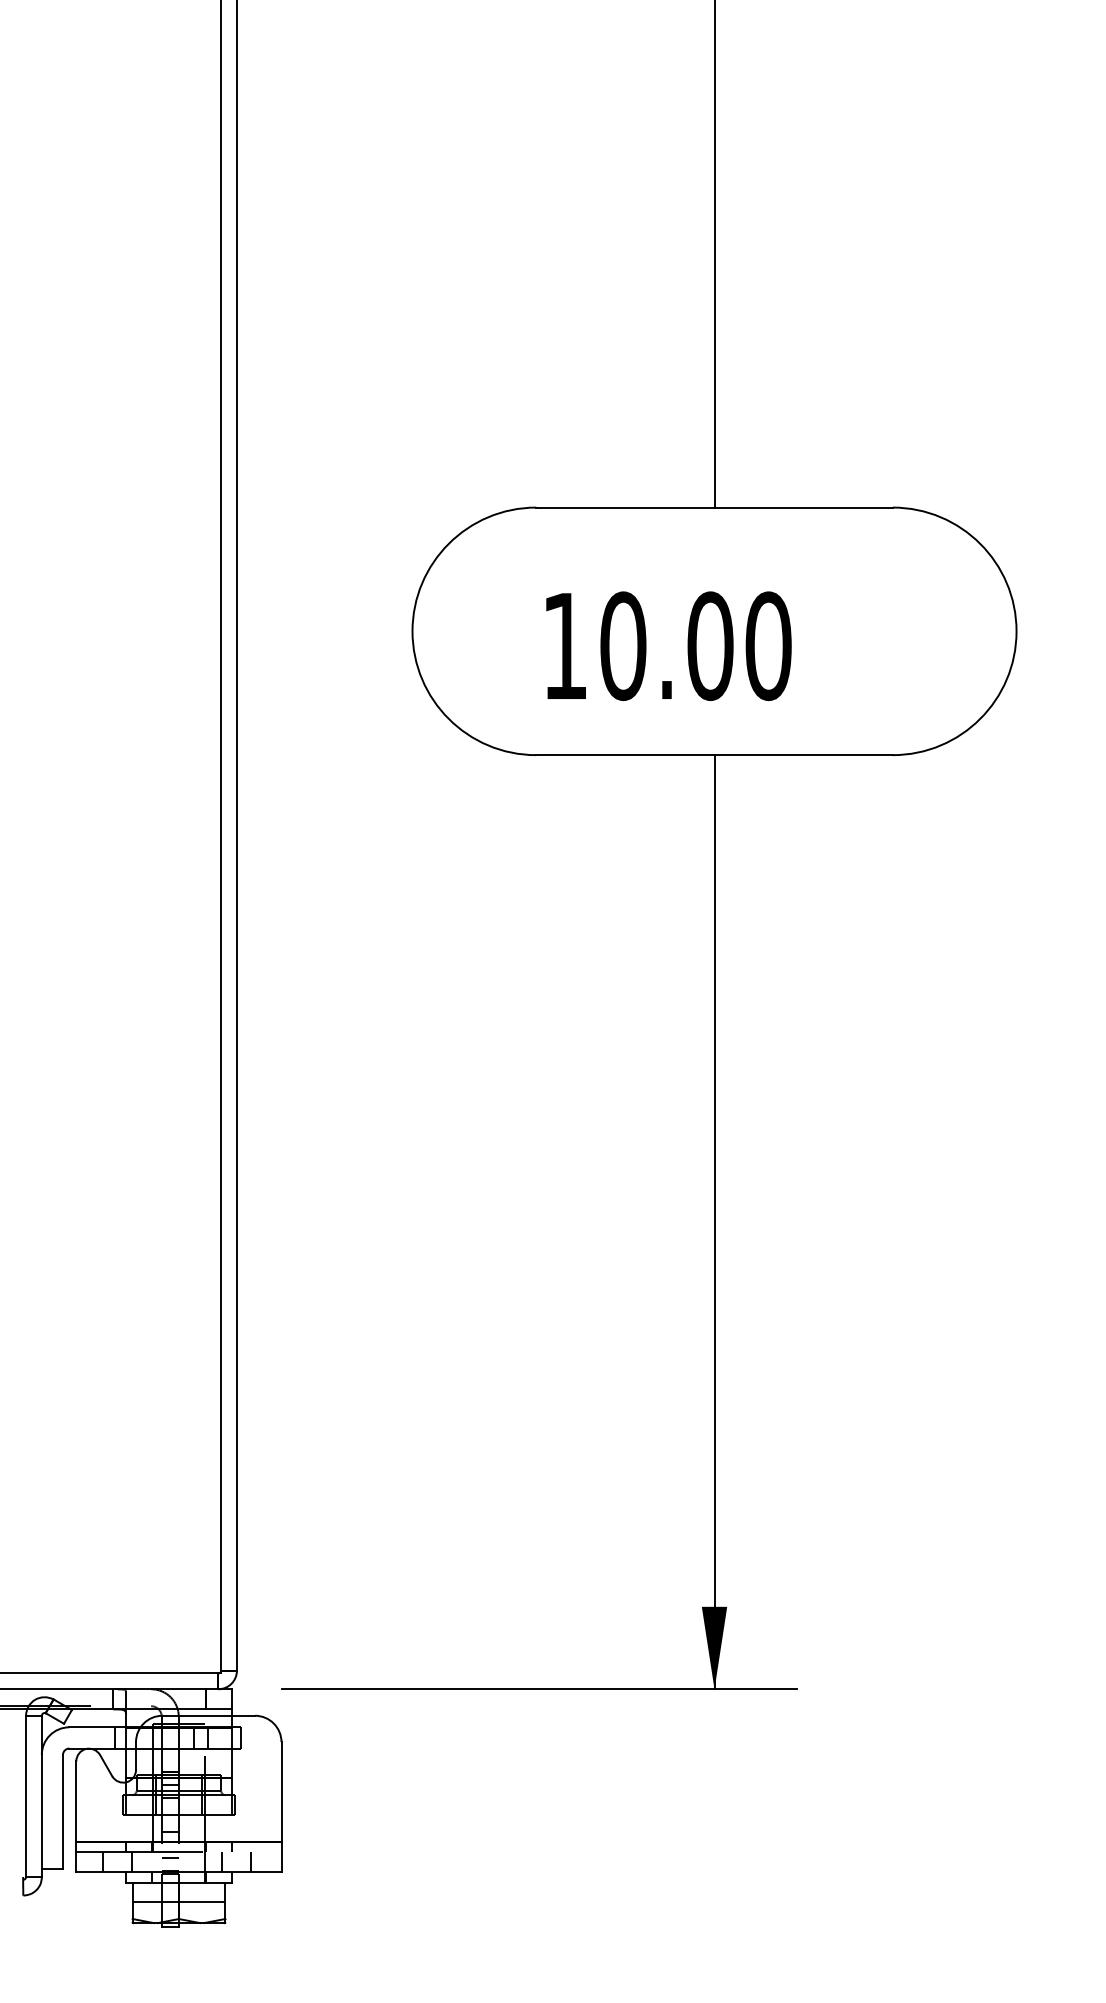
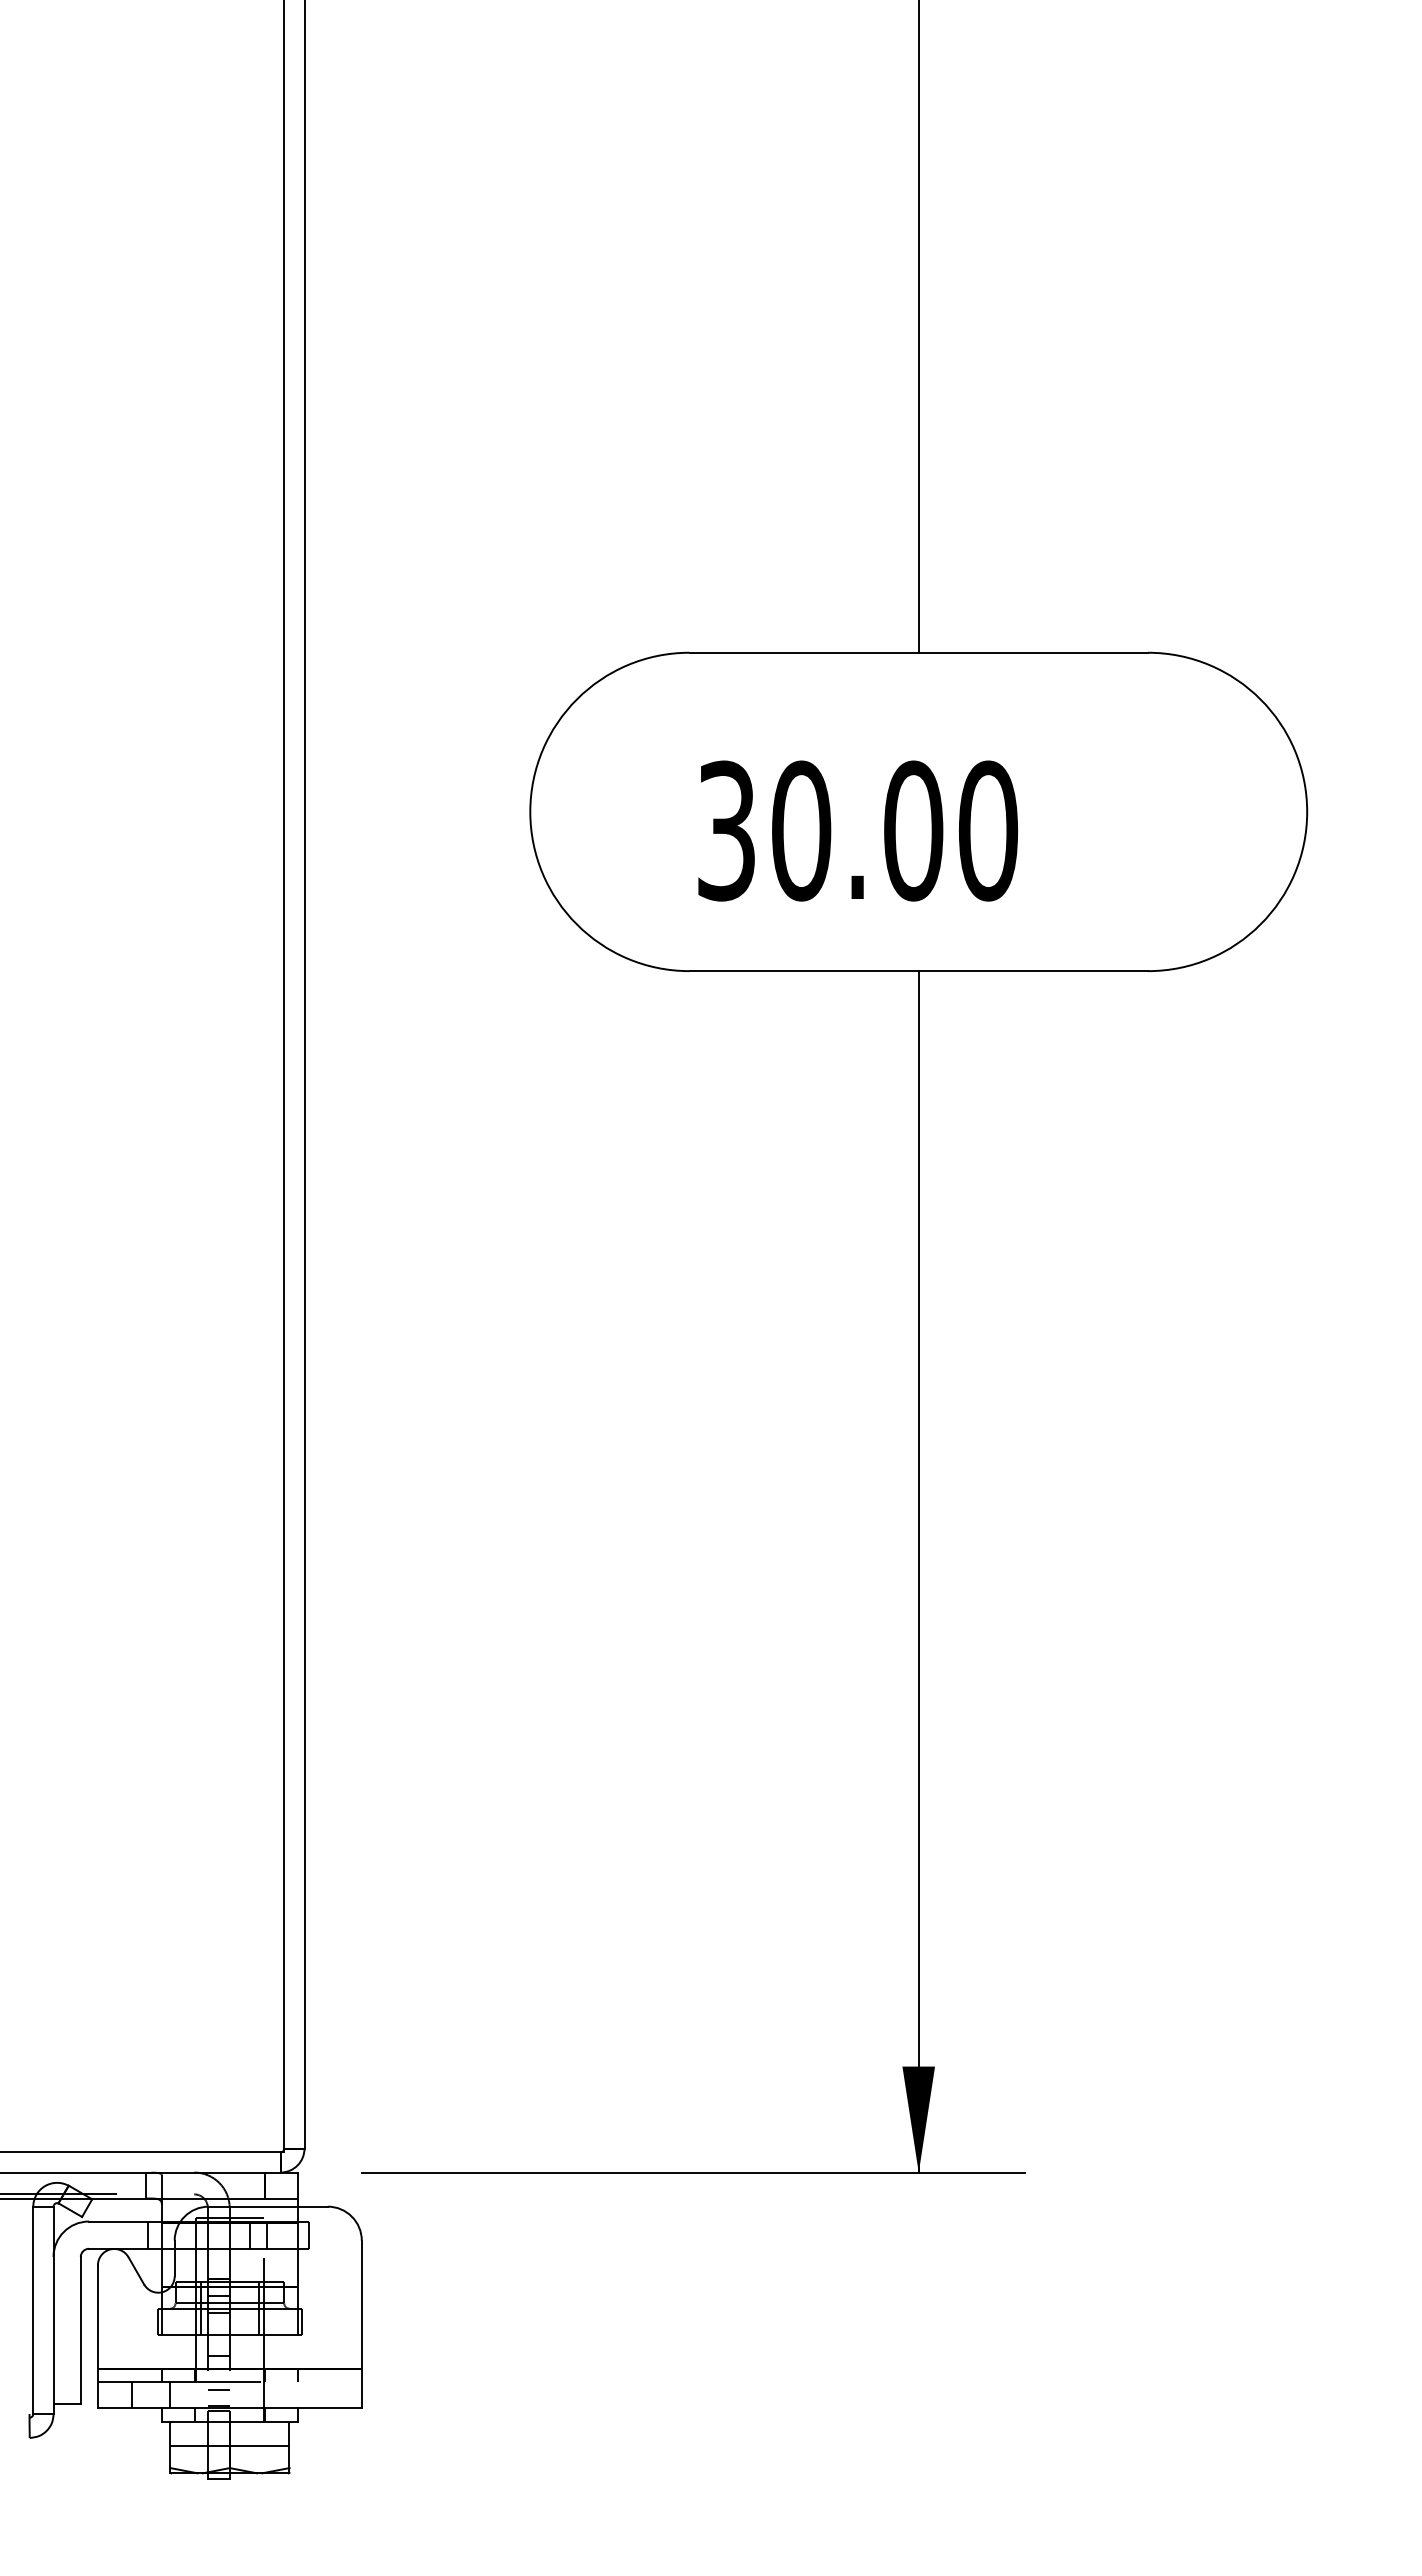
text: (565, 645) -> (726, 830), 10.00 -> 30.00
line: (221, 1862) -> (284, 2395), removed
line: (250, 1862) -> (322, 2395), removed

